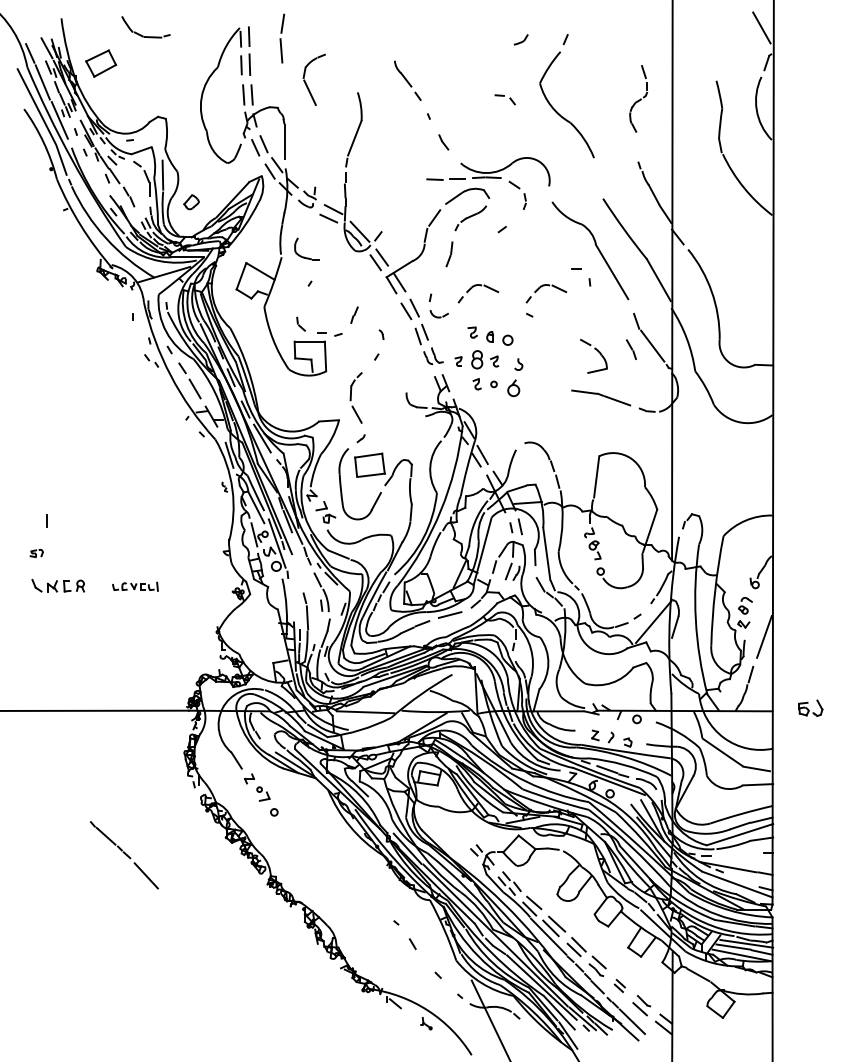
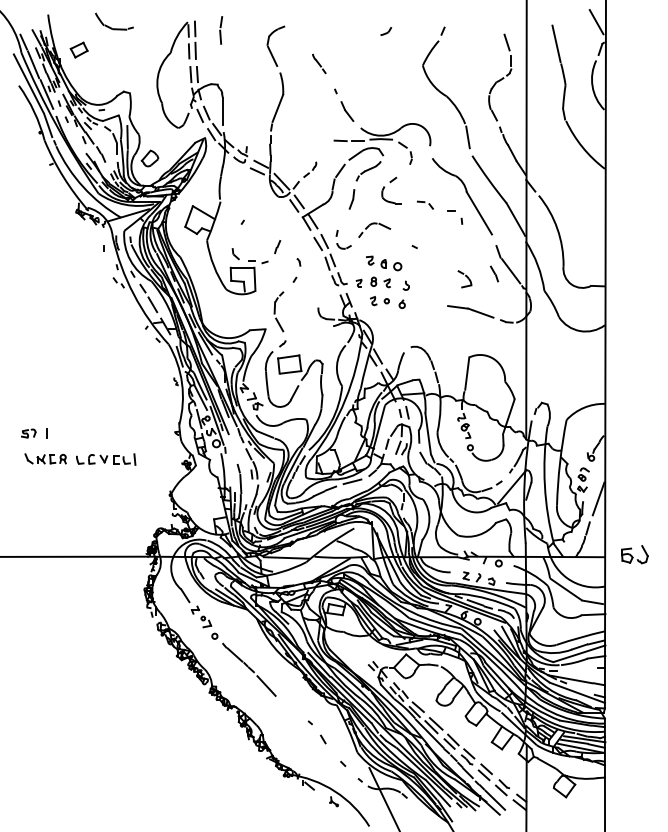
part: (282, 38) -> (221, 30), size x0.71
part: (520, 39) -> (385, 31), moved
line: (710, 55) -> (556, 43), added
part: (100, 63) -> (78, 49), size x0.71
part: (407, 81) -> (319, 64), size x0.62
part: (306, 82) -> (269, 48), moved
part: (638, 98) -> (499, 77), size x1.67
part: (504, 99) -> (424, 204), moved
part: (443, 142) -> (347, 111), size x1.67
line: (597, 175) -> (467, 137), added
part: (191, 202) -> (149, 158), size x1.43
part: (395, 216) -> (309, 169), added
part: (304, 256) -> (389, 201), moved
part: (544, 286) -> (426, 224), removed
part: (593, 356) -> (464, 279), size x0.62
part: (477, 359) -> (373, 281), size x0.62
part: (513, 388) -> (402, 304), size x0.62
line: (46, 520) -> (46, 432), moved
part: (36, 553) -> (28, 433), size x1.43
part: (135, 586) -> (106, 459), size x1.67
part: (810, 708) -> (634, 554), size x1.43
part: (124, 855) -> (249, 670), moved
part: (619, 985) -> (485, 771), size x1.67

